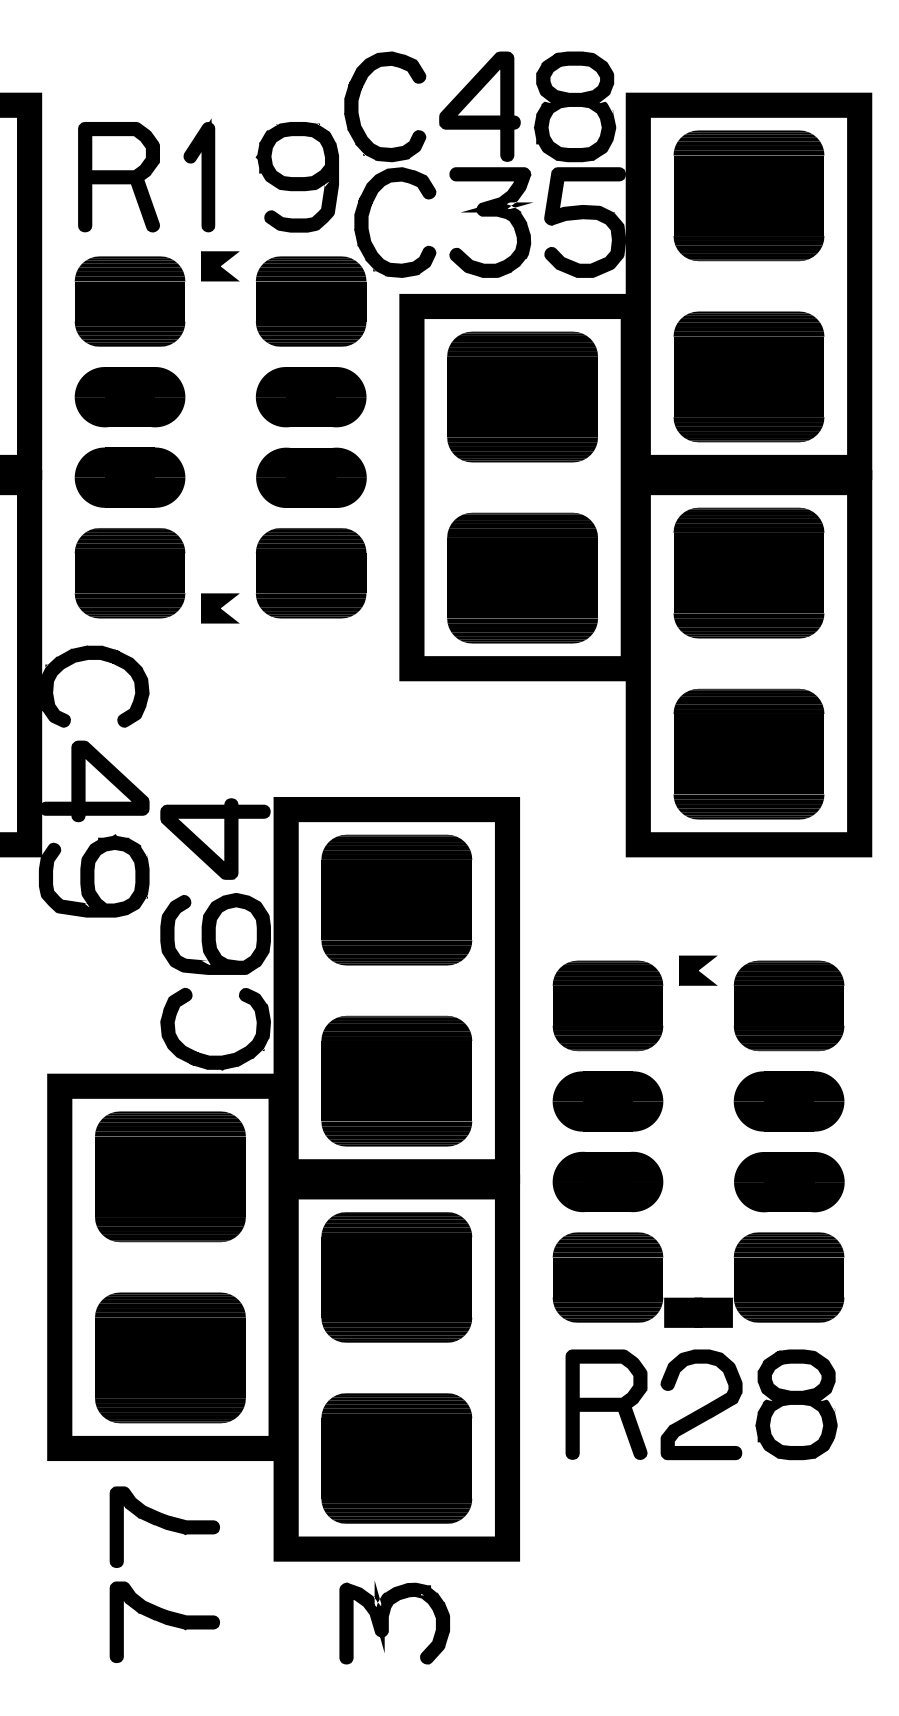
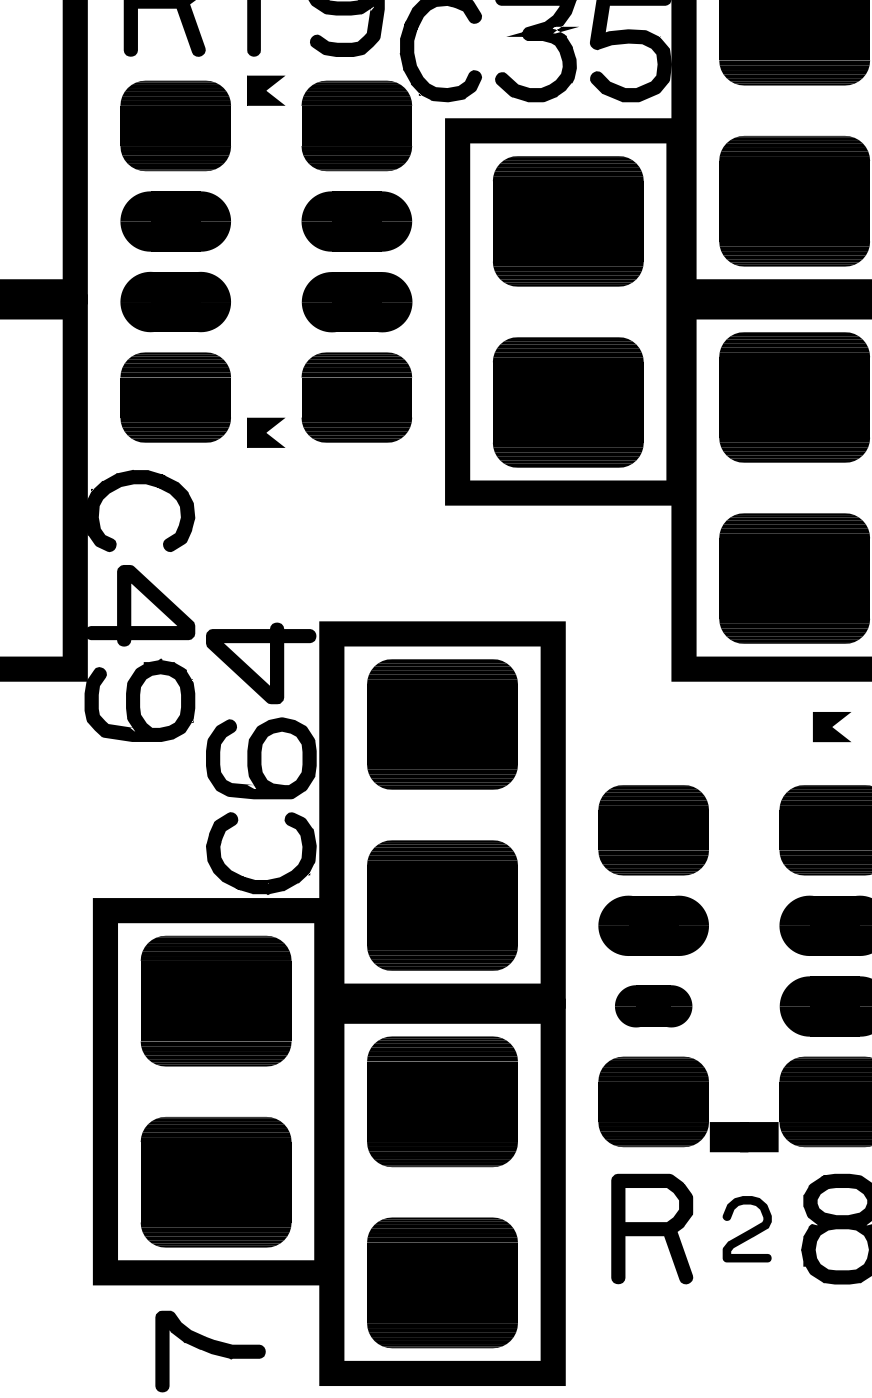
part: (698, 970) -> (832, 726), moved
part: (607, 1181) -> (653, 1005), size x0.7
part: (701, 1404) -> (747, 1228), size x0.6

